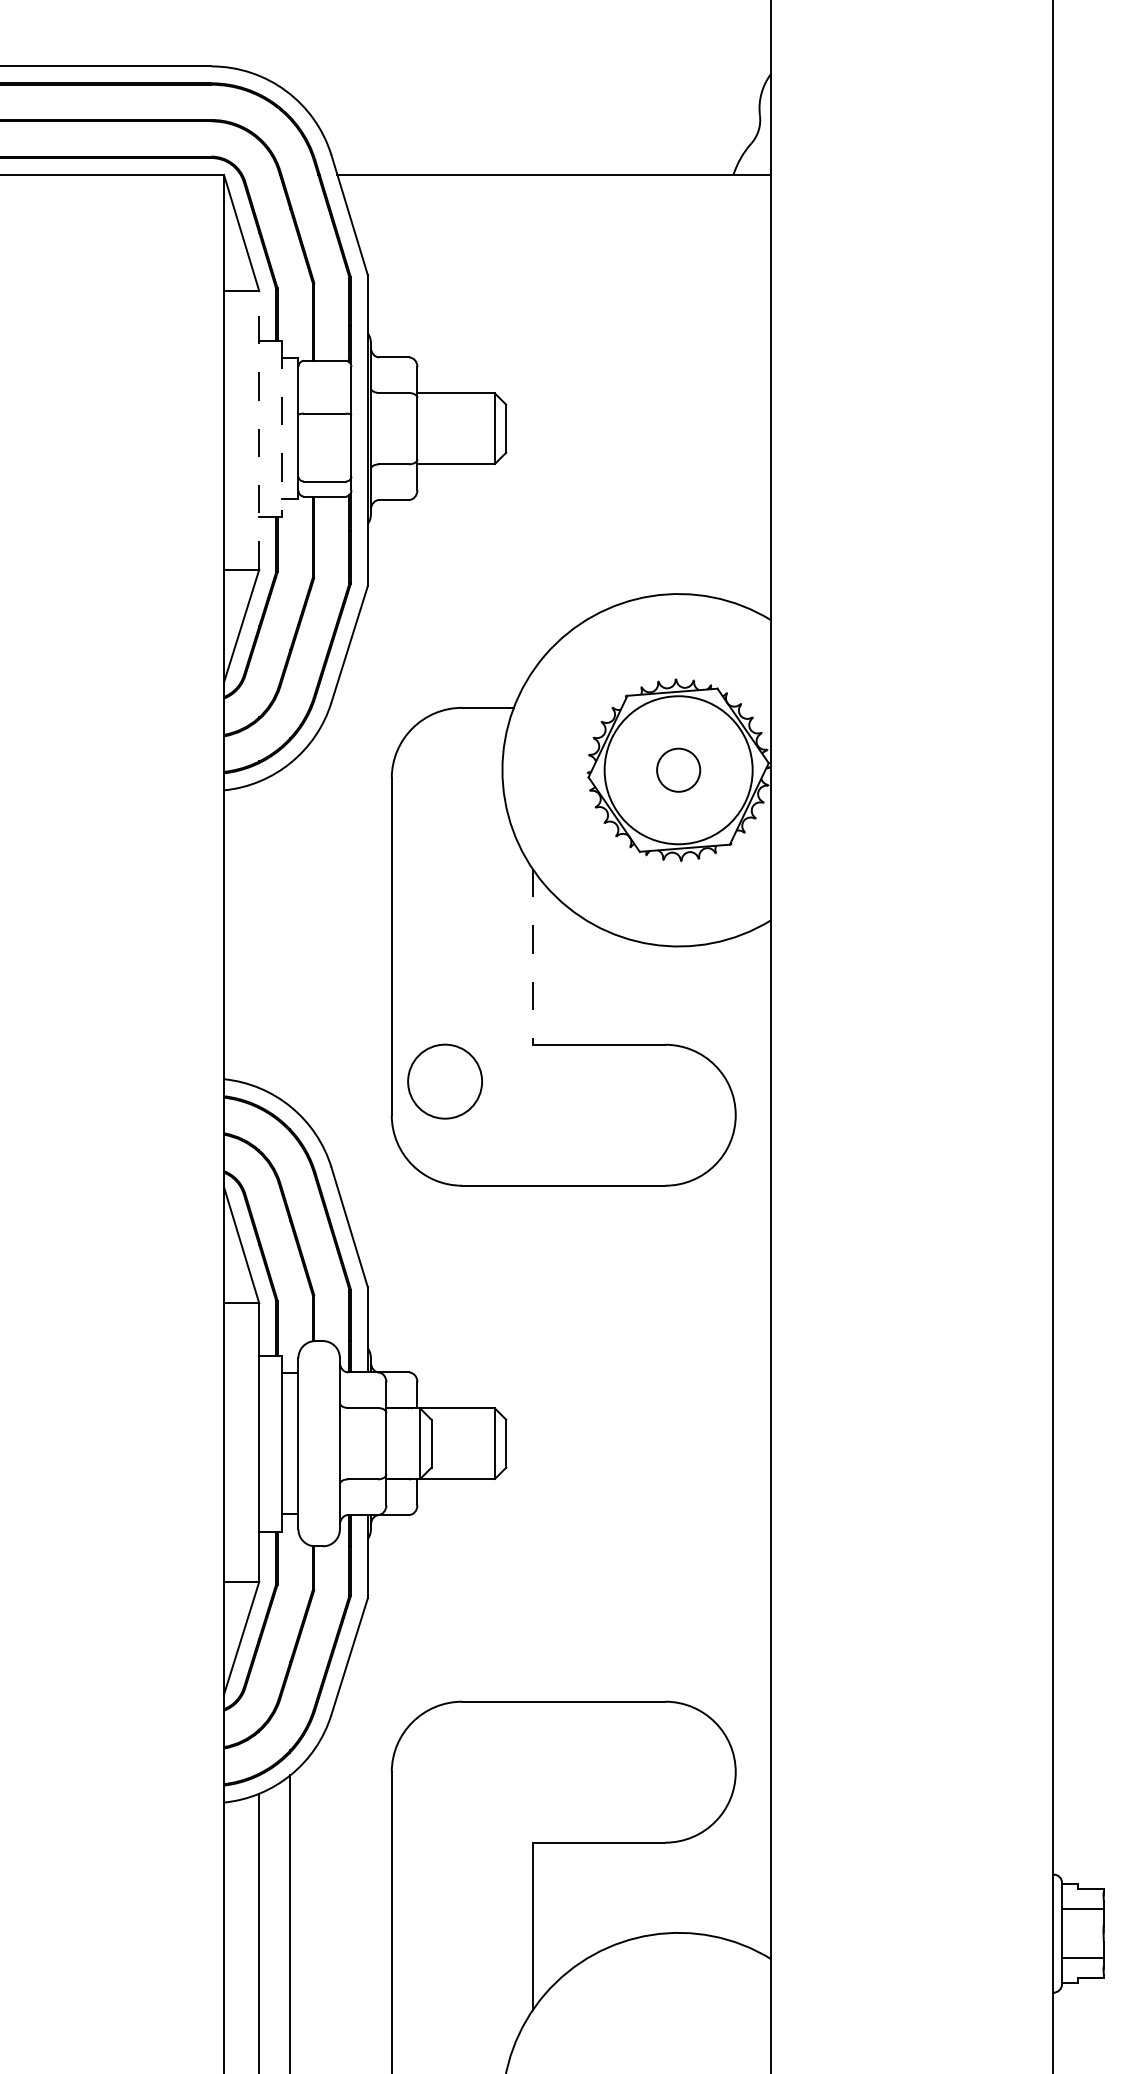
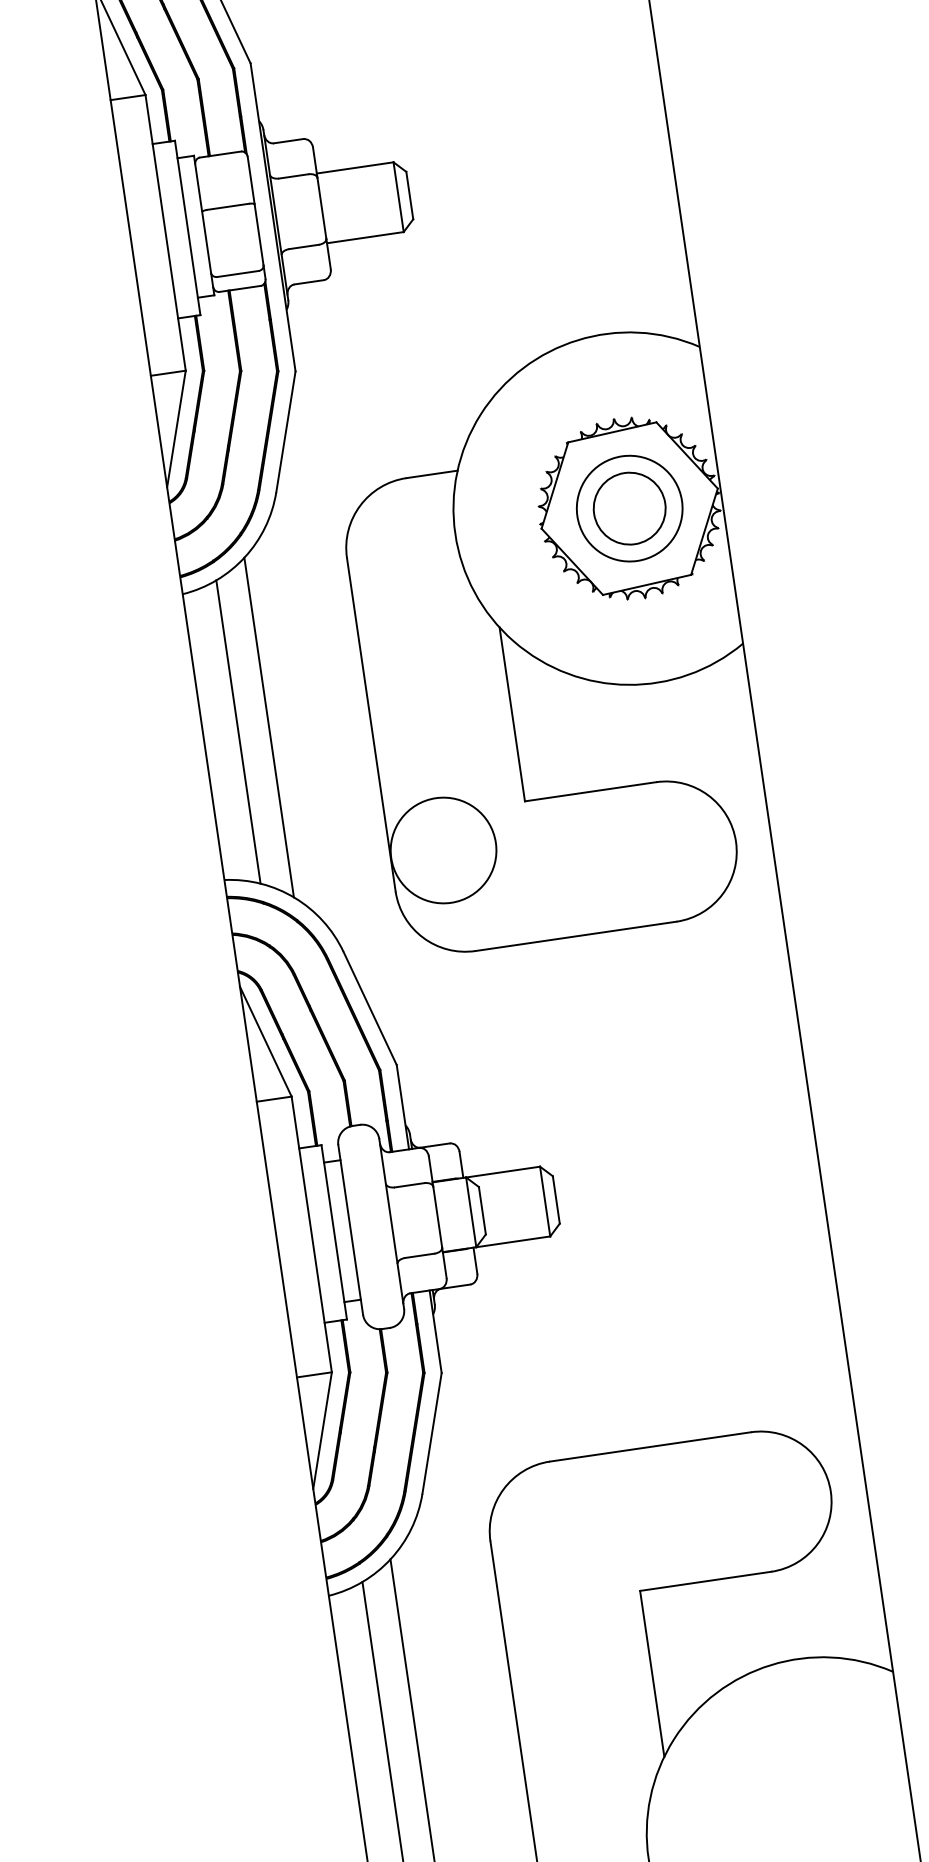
line: (259, 429) -> (165, 231), dashed -> solid
line: (281, 429) -> (187, 228), dashed -> solid
circle: (678, 770) -> (629, 508), size x0.71
circle: (678, 770) -> (629, 508), size x1.67
line: (259, 934) -> (238, 731), added
line: (290, 934) -> (269, 727), added
line: (532, 956) -> (511, 714), dashed -> solid
circle: (444, 1081) -> (442, 850), size x1.43

